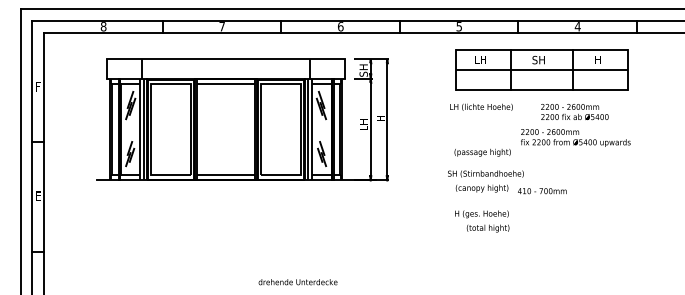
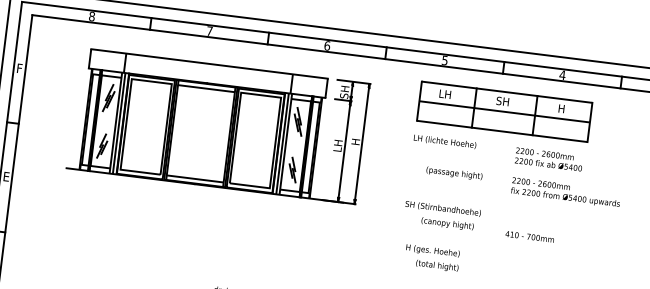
part: (541, 69) -> (504, 111), moved
text: (481, 106) -> (445, 141), moved
text: (575, 137) -> (565, 192), moved
text: (482, 152) -> (454, 173), moved
text: (485, 173) -> (442, 208), moved
text: (542, 191) -> (529, 237), moved
text: (482, 221) -> (432, 258), moved

